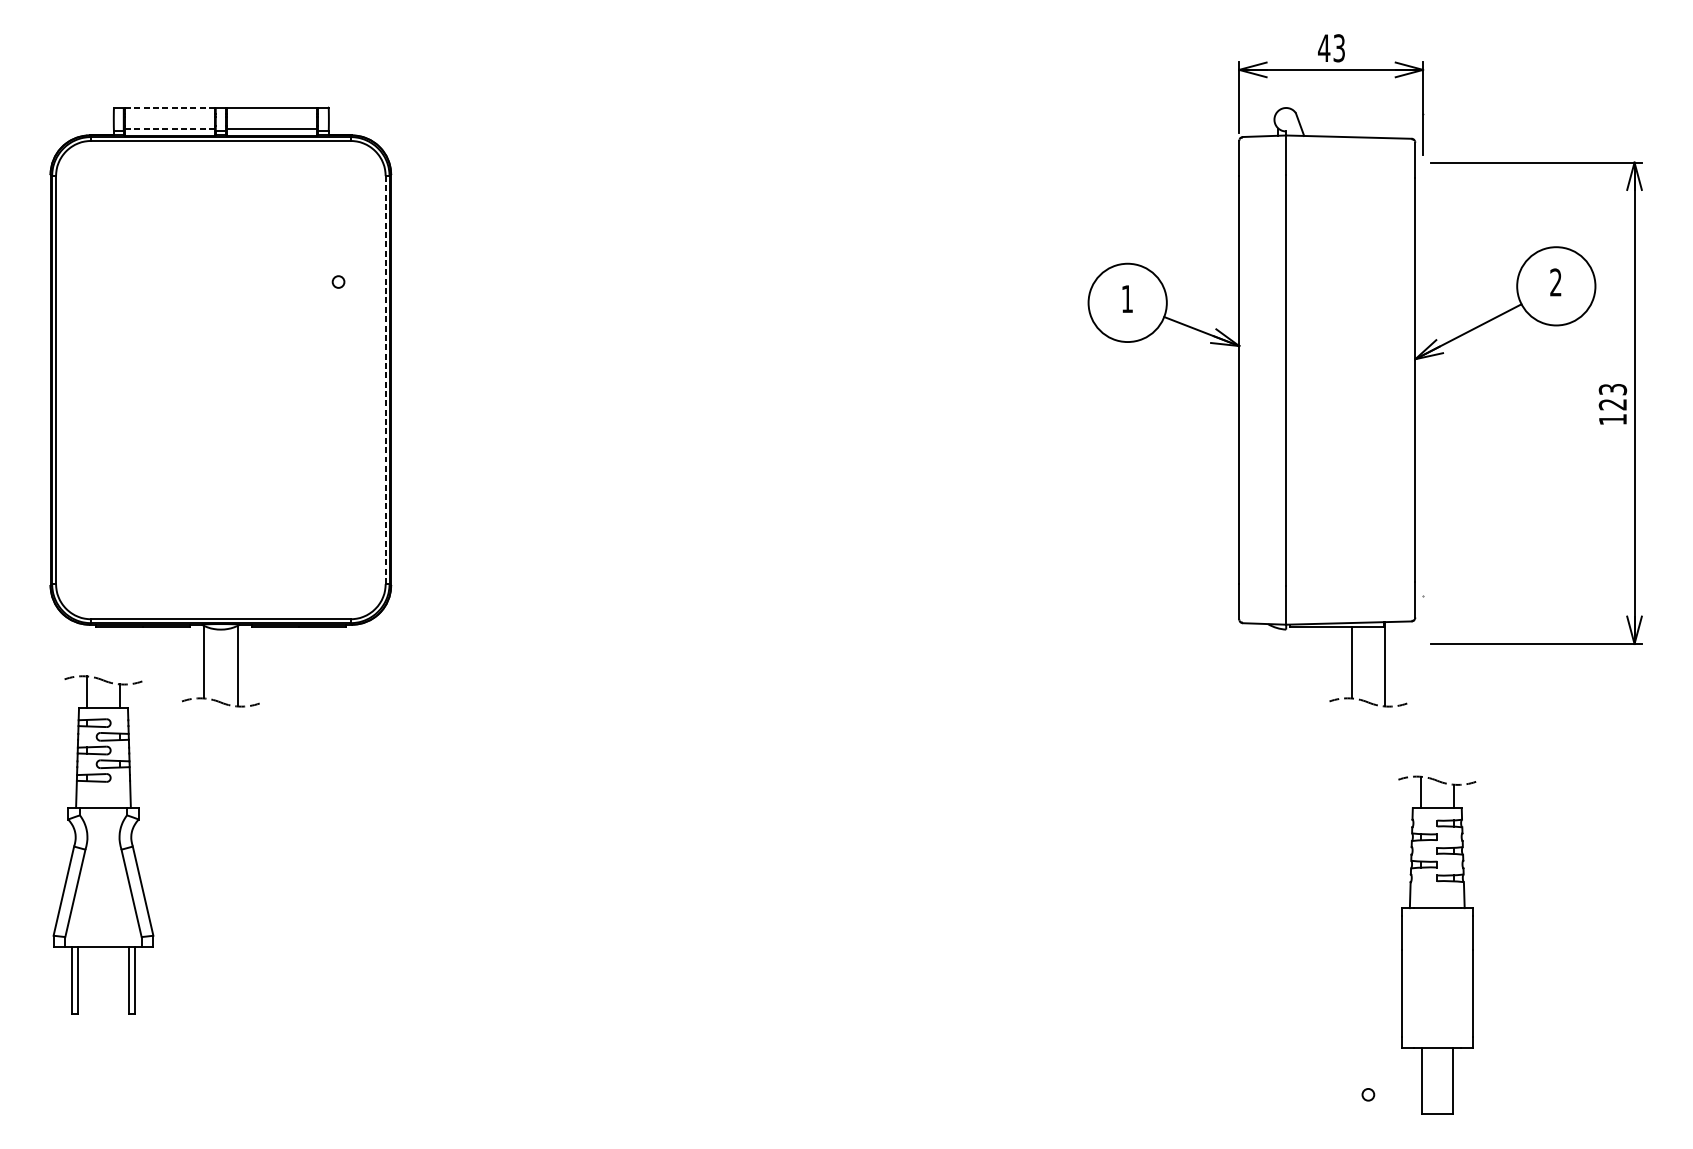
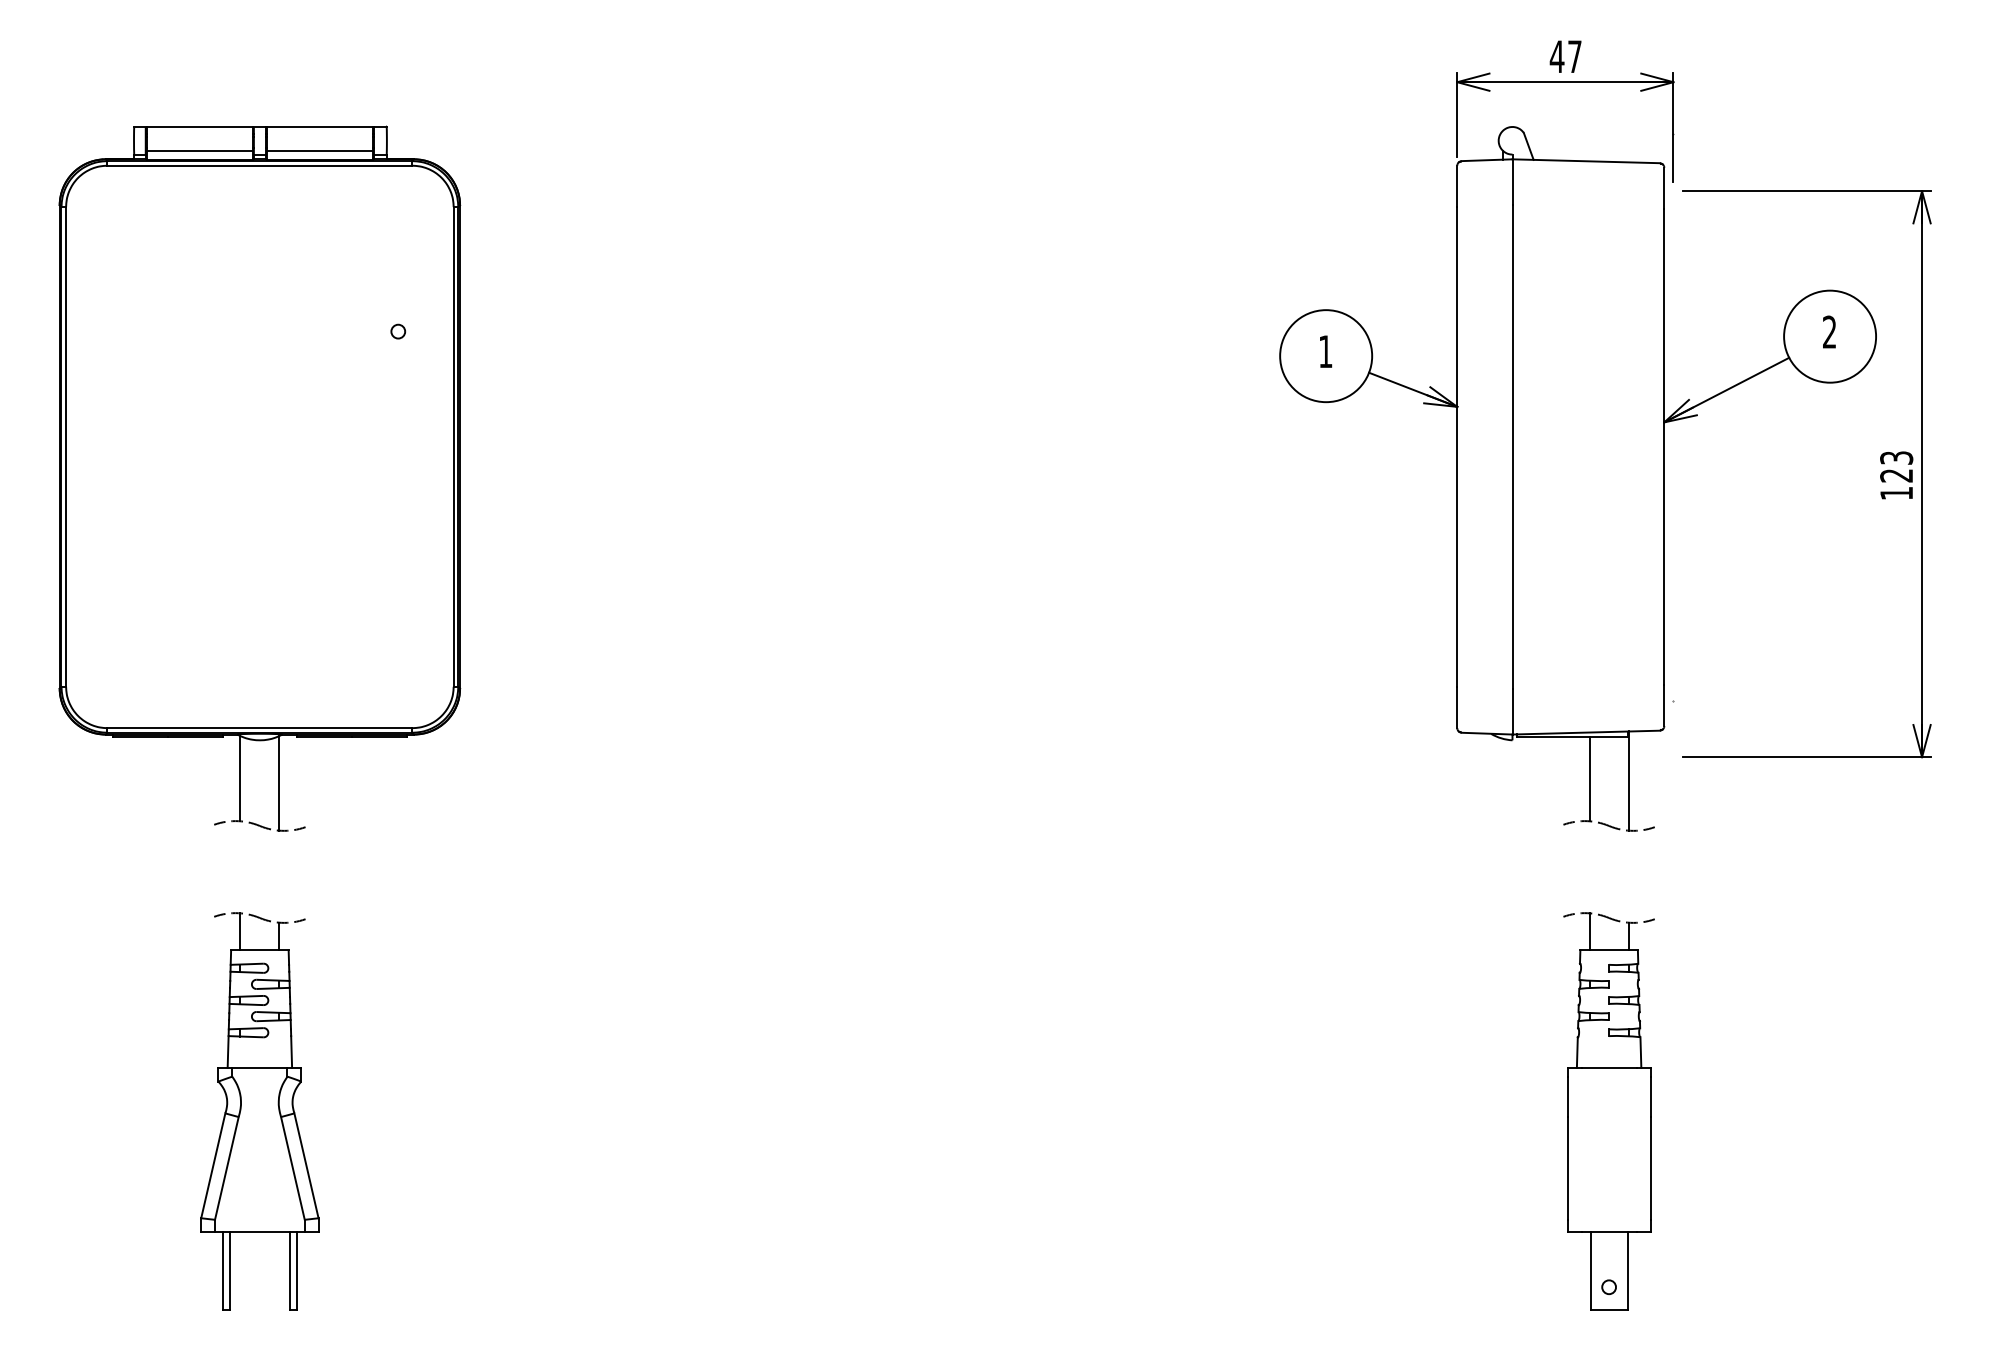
text: (1338, 48) -> (1574, 56), 43 -> 47
line: (170, 108) -> (200, 127), dashed -> solid
line: (170, 128) -> (200, 151), dashed -> solid
line: (385, 379) -> (453, 446), dashed -> solid
part: (103, 844) -> (259, 1111), moved
part: (1436, 945) -> (1608, 1111), moved

